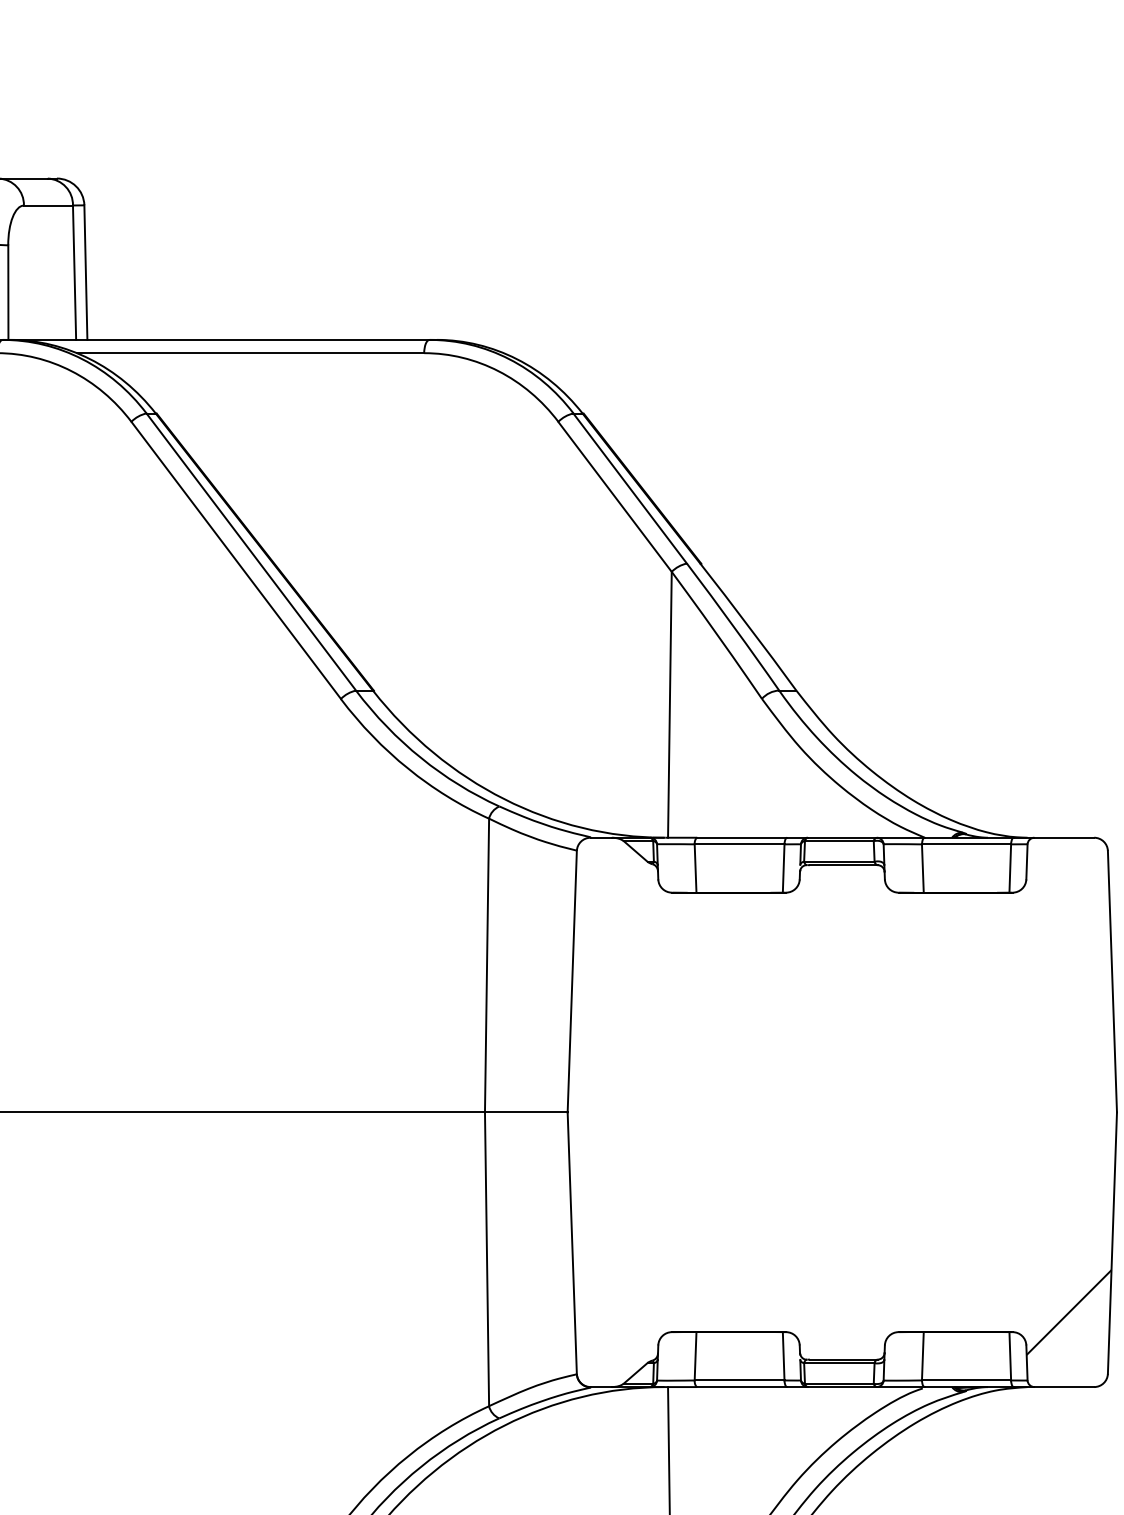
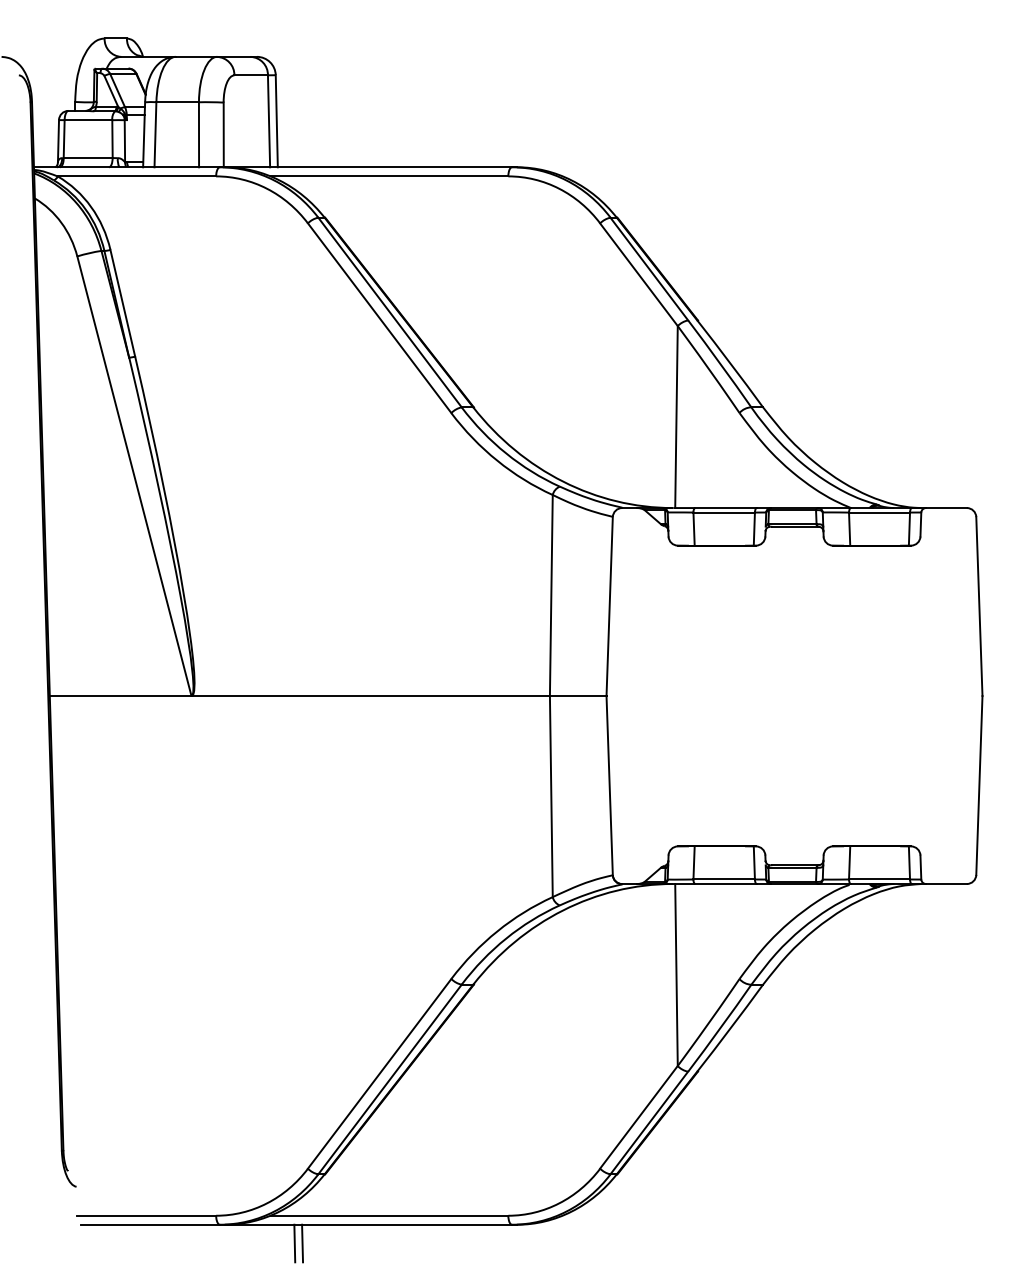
hatch: (1068, 1311) -> (949, 832), removed

